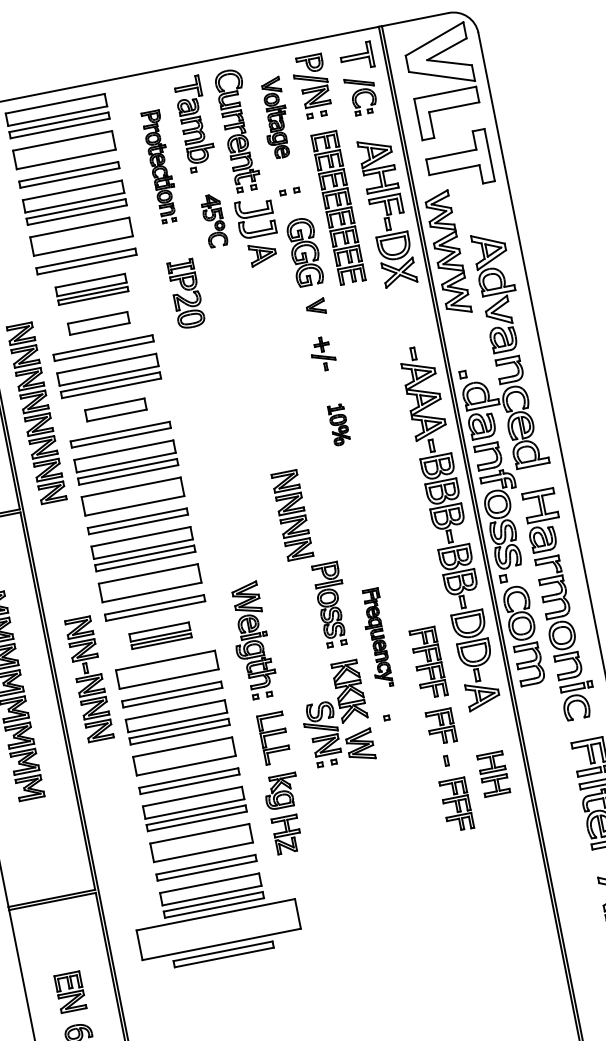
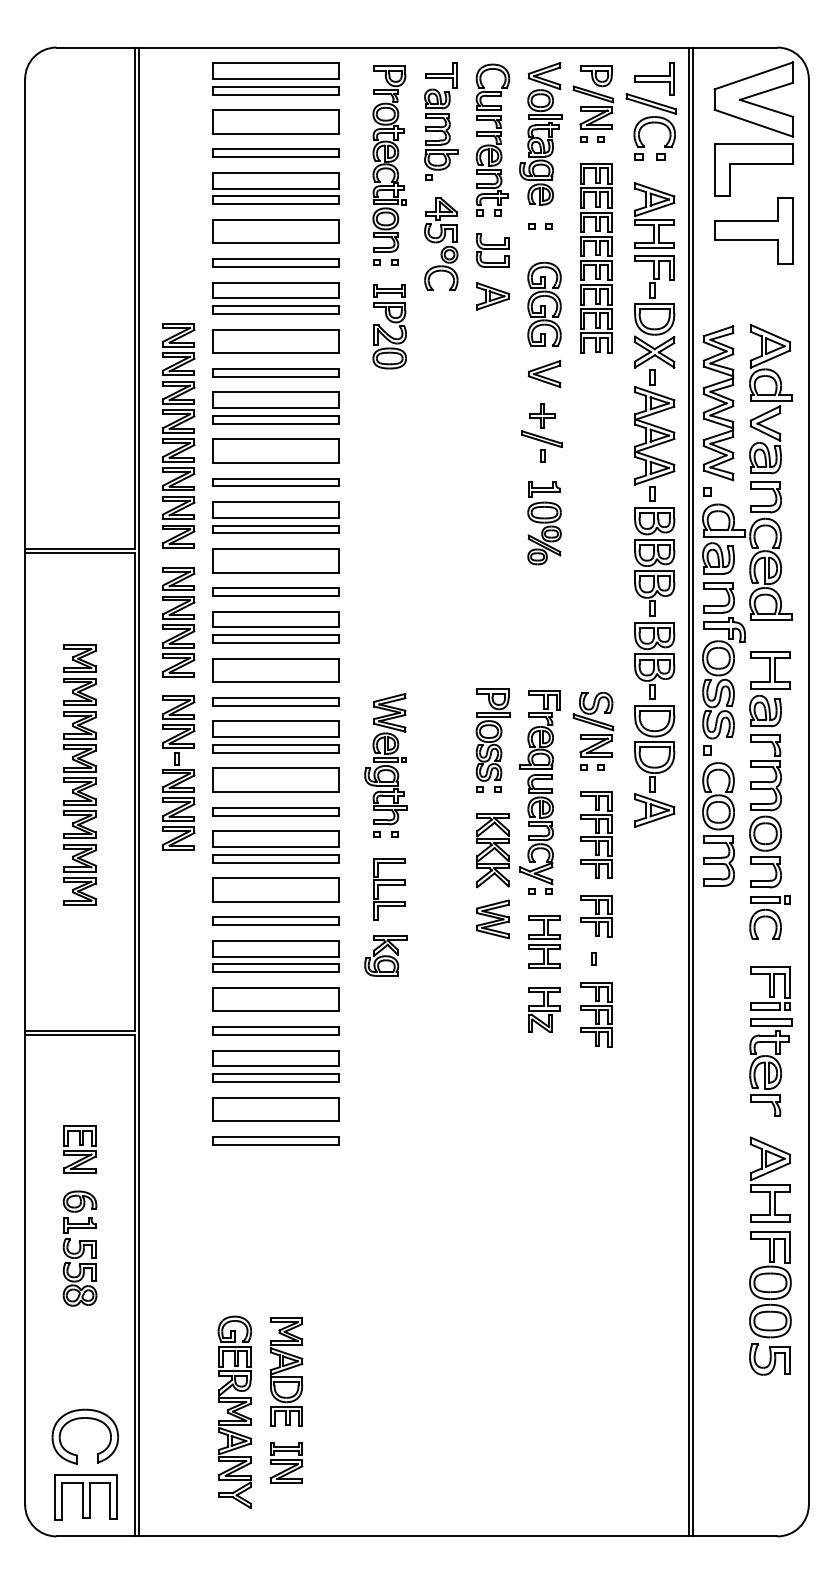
part: (361, 95) -> (651, 126), size x1.43
part: (275, 117) -> (540, 133), size x1.43
part: (160, 166) -> (389, 165), size x1.43
part: (255, 217) -> (492, 250), size x0.71
part: (214, 220) -> (441, 243), size x1.43
part: (447, 253) -> (718, 403), moved
part: (91, 289) -> (275, 298), size x1.43
part: (315, 307) -> (544, 374), size x1.43
part: (98, 323) -> (275, 341), size x1.67
part: (322, 353) -> (541, 432), size x1.43
part: (115, 409) -> (275, 450), size x1.67
part: (339, 425) -> (544, 523), size x1.67
part: (292, 515) -> (178, 622), moved
part: (449, 527) -> (654, 598), moved
part: (160, 635) -> (275, 736), size x1.67
part: (377, 638) -> (539, 792), size x1.67
part: (322, 734) -> (593, 731), moved
part: (493, 773) -> (544, 941), moved
part: (287, 834) -> (544, 1009), moved
part: (218, 929) -> (275, 1109), size x0.62

